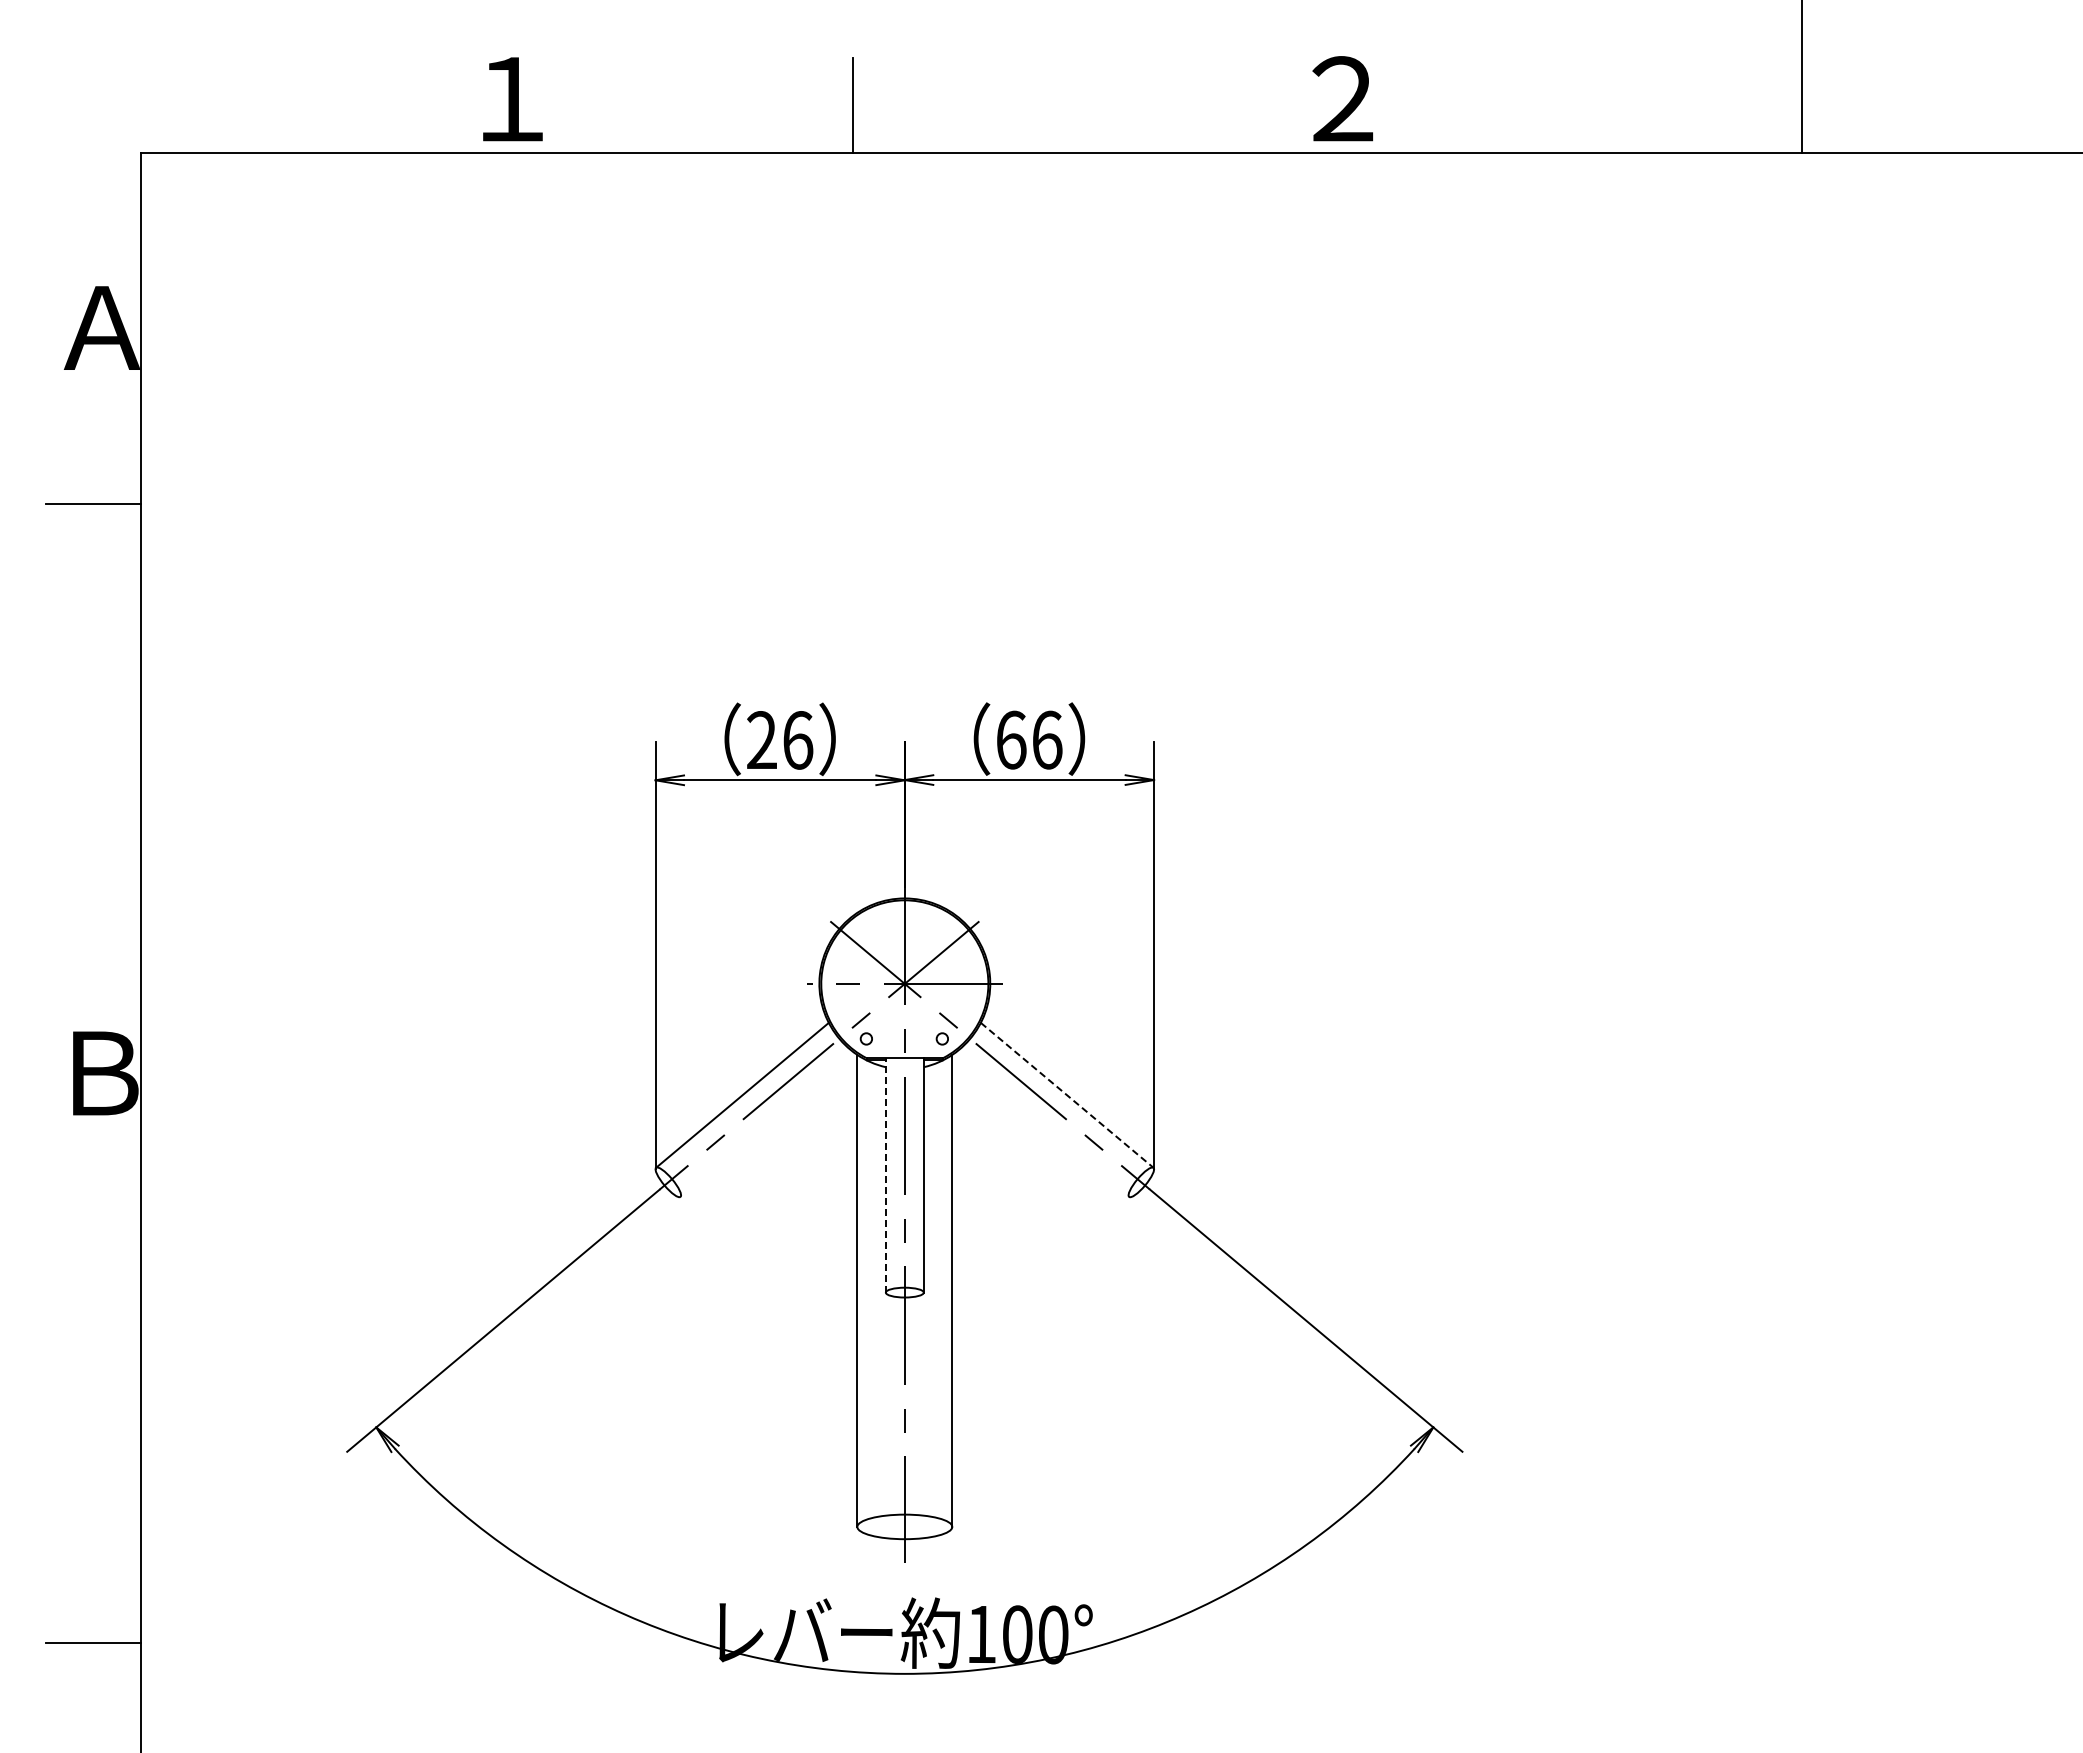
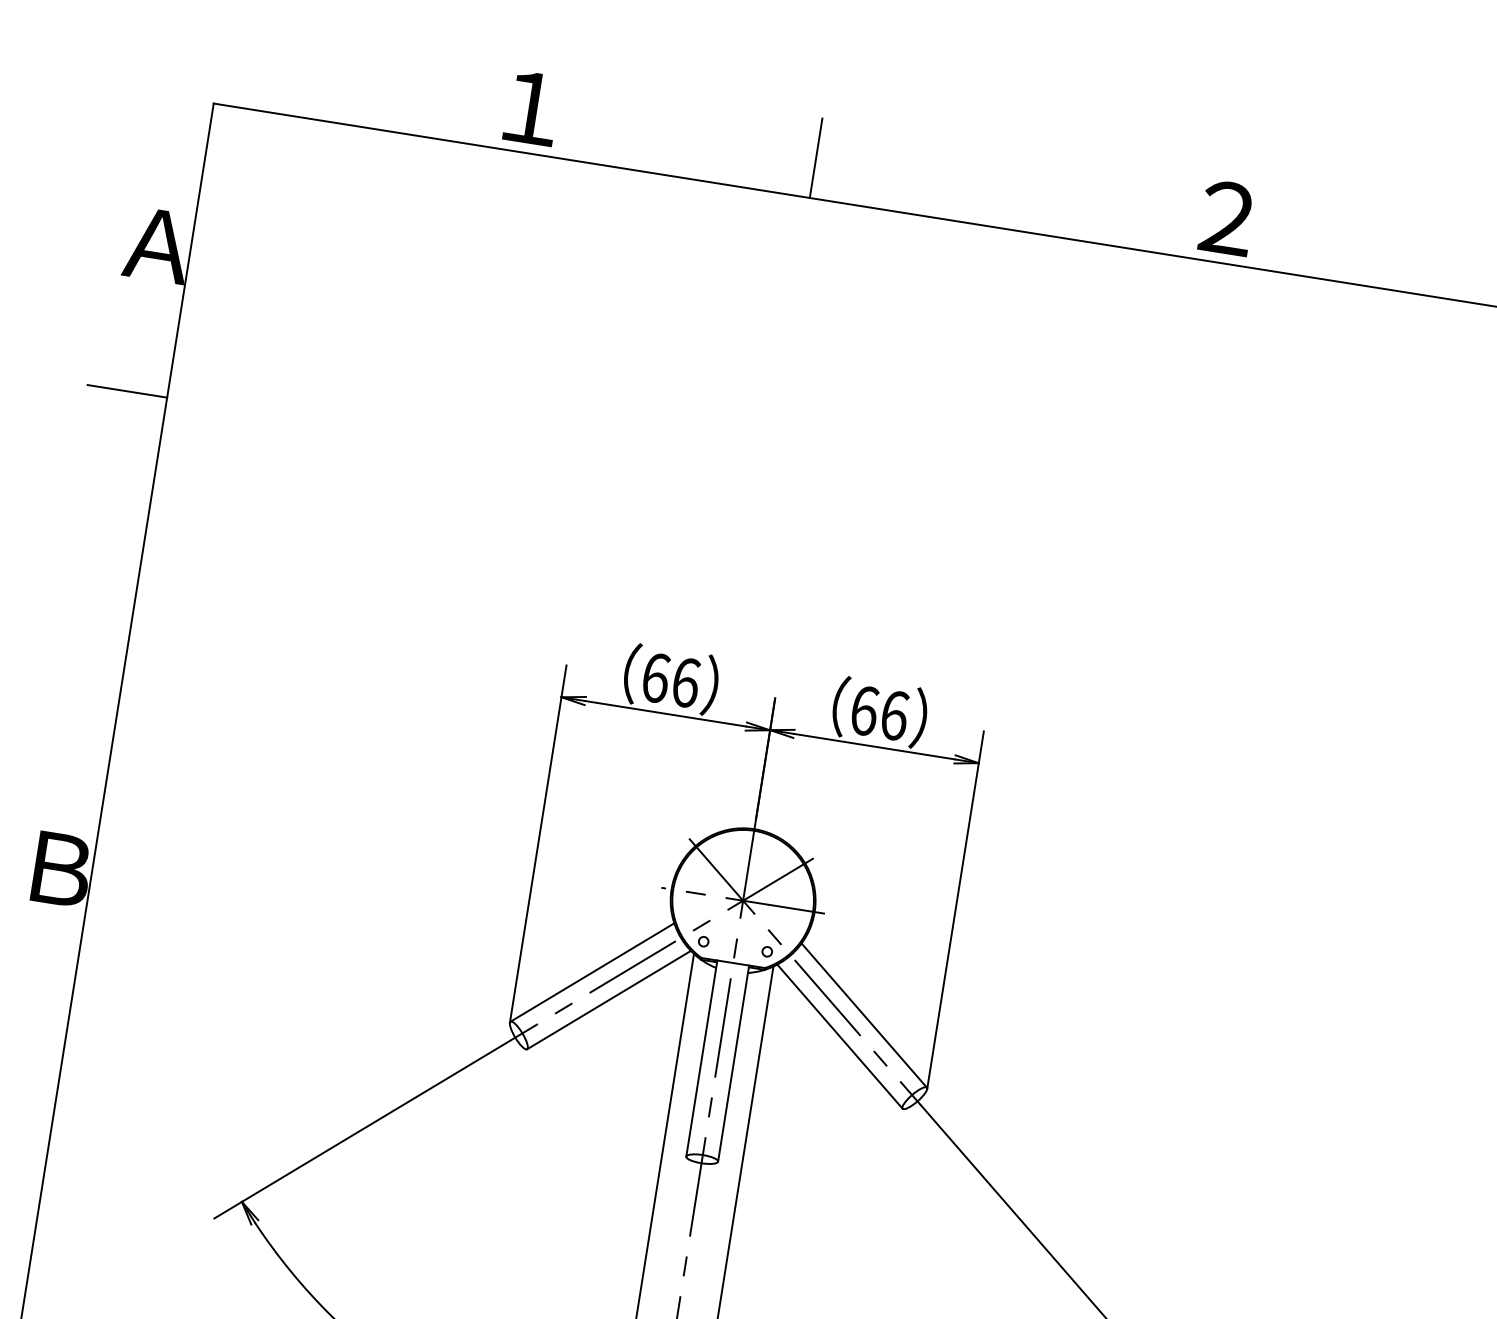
text: (762, 740) -> (656, 678), 26 -> 66
line: (1067, 1095) -> (864, 1015), dashed -> solid
line: (766, 1123) -> (608, 999), added
line: (1042, 1124) -> (839, 1036), added
line: (885, 1174) -> (701, 1057), dashed -> solid

